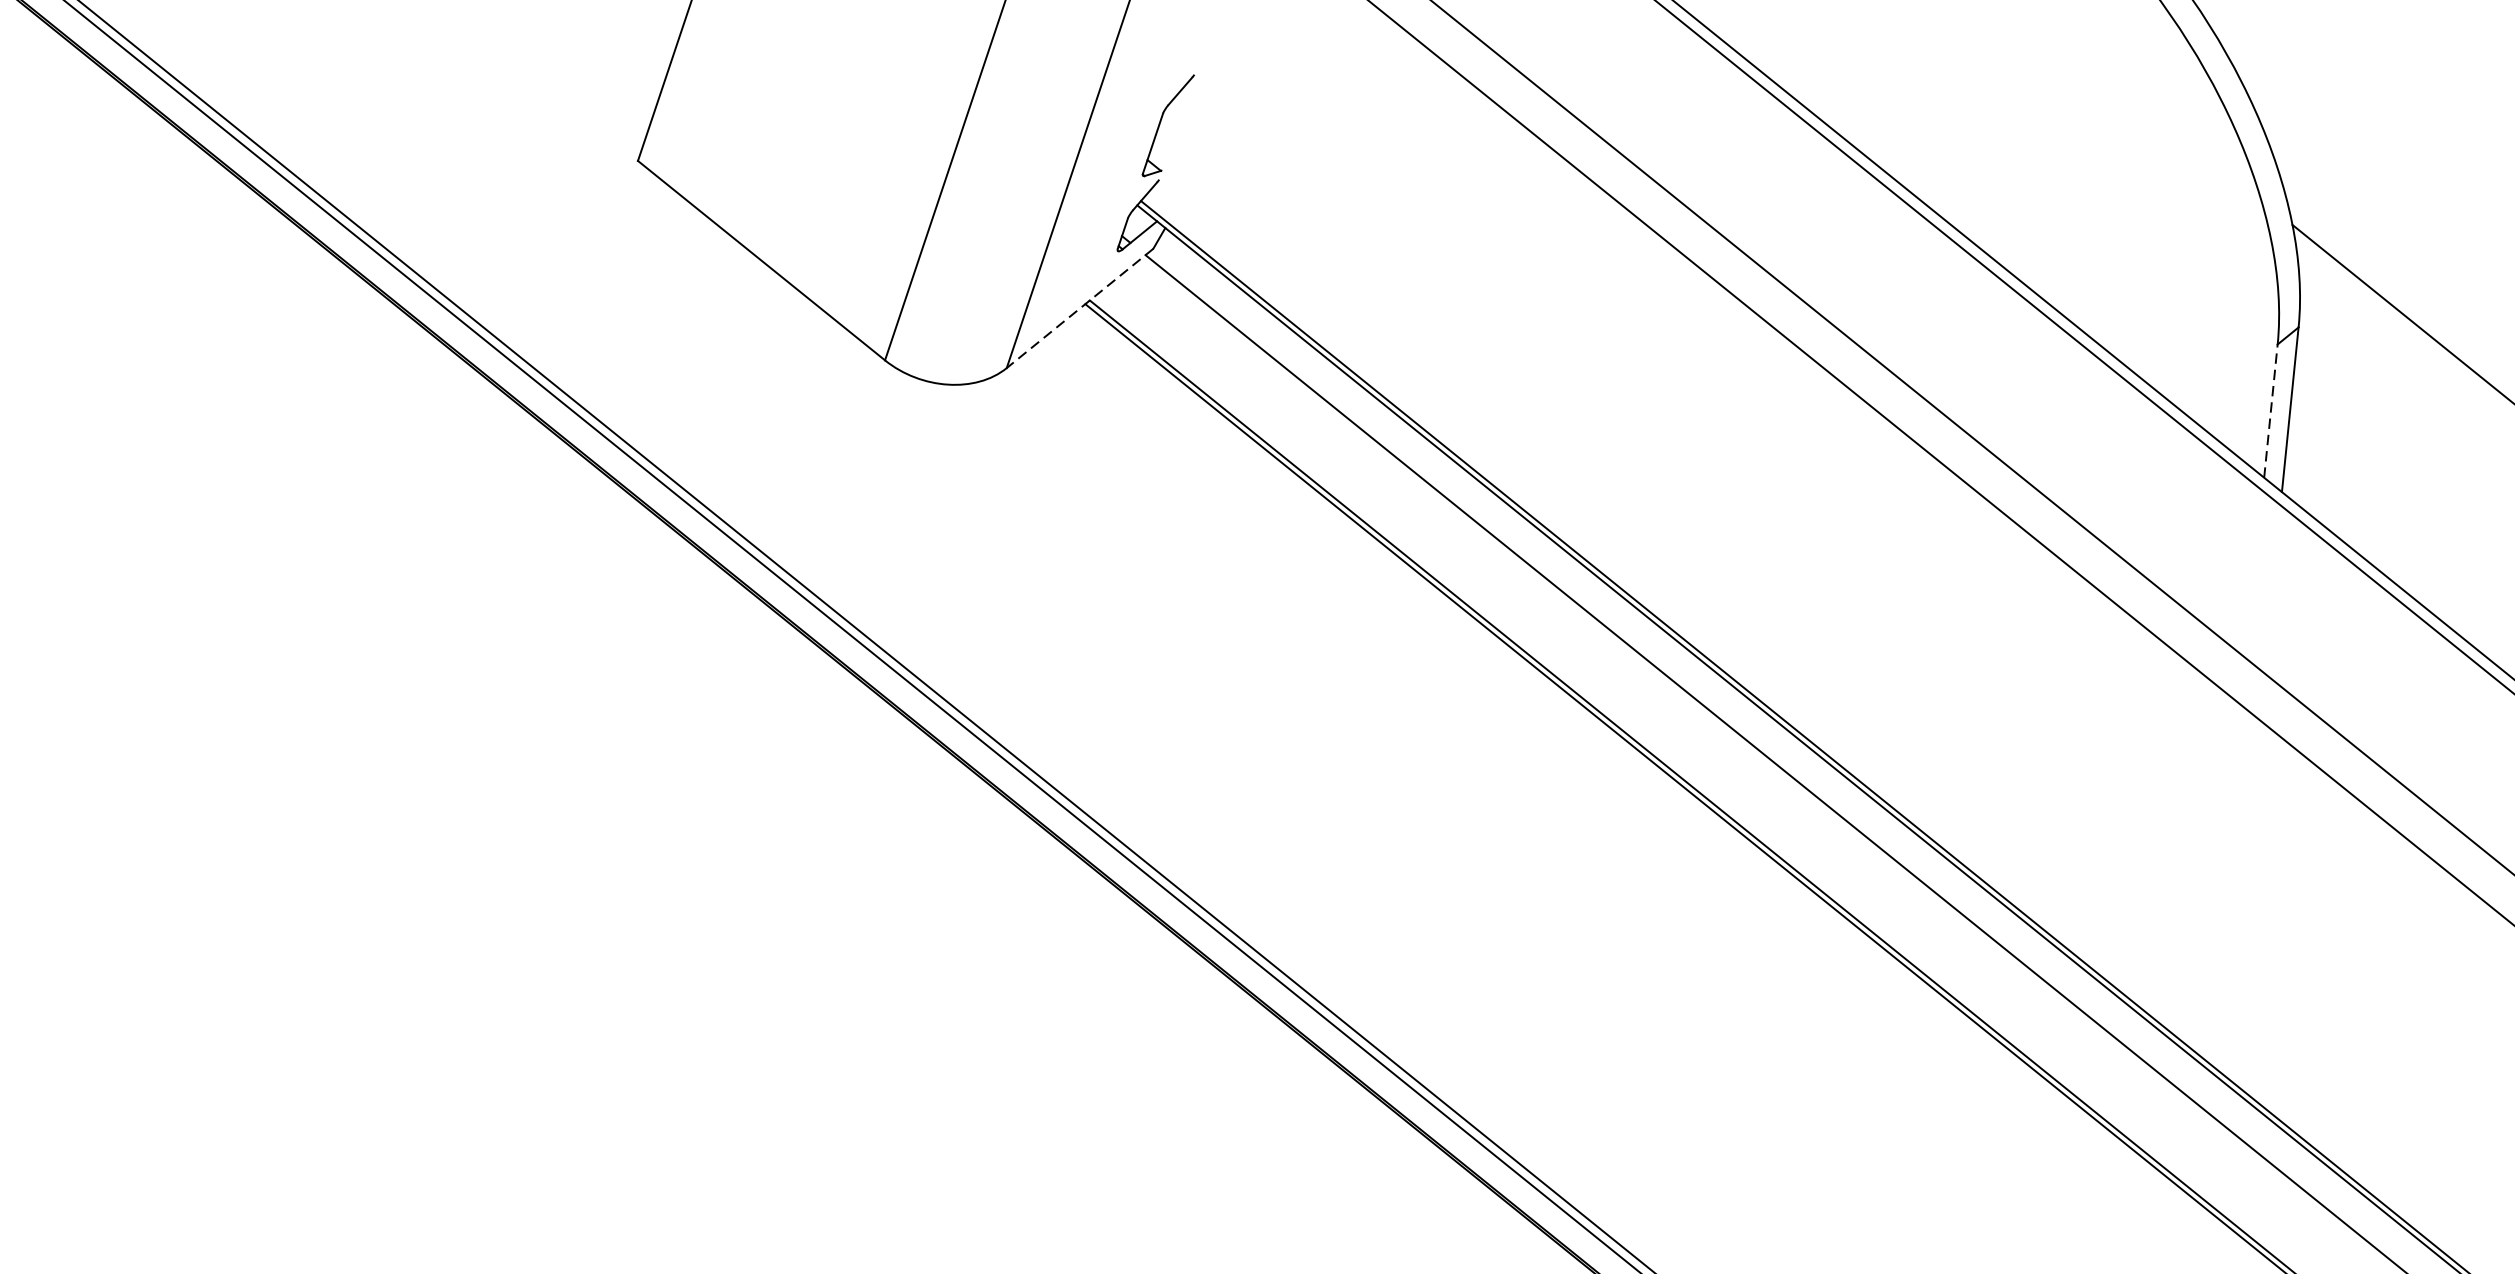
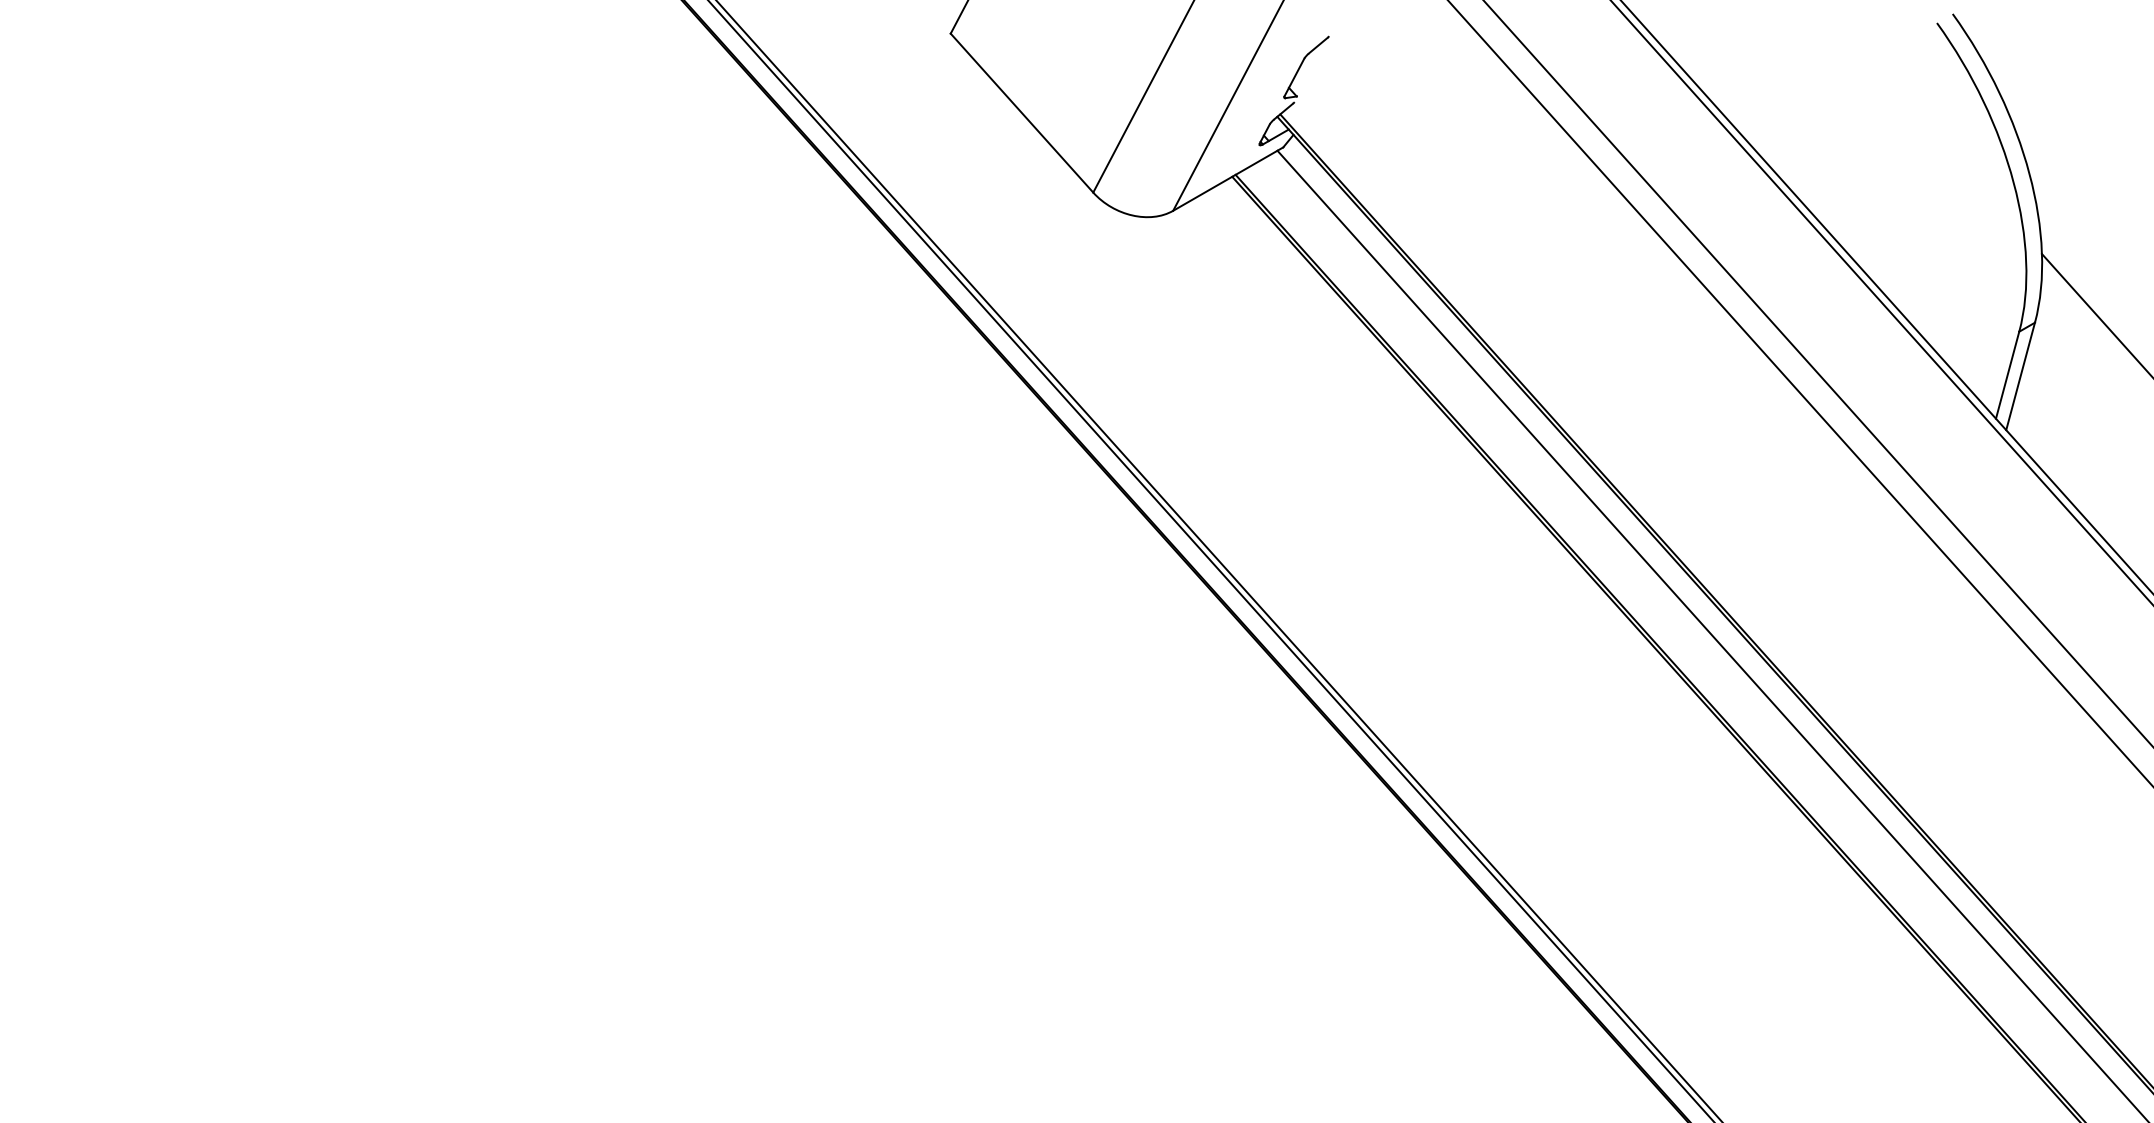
line: (1080, 308) -> (1228, 179), dashed -> solid
line: (2270, 410) -> (2007, 374), dashed -> solid

